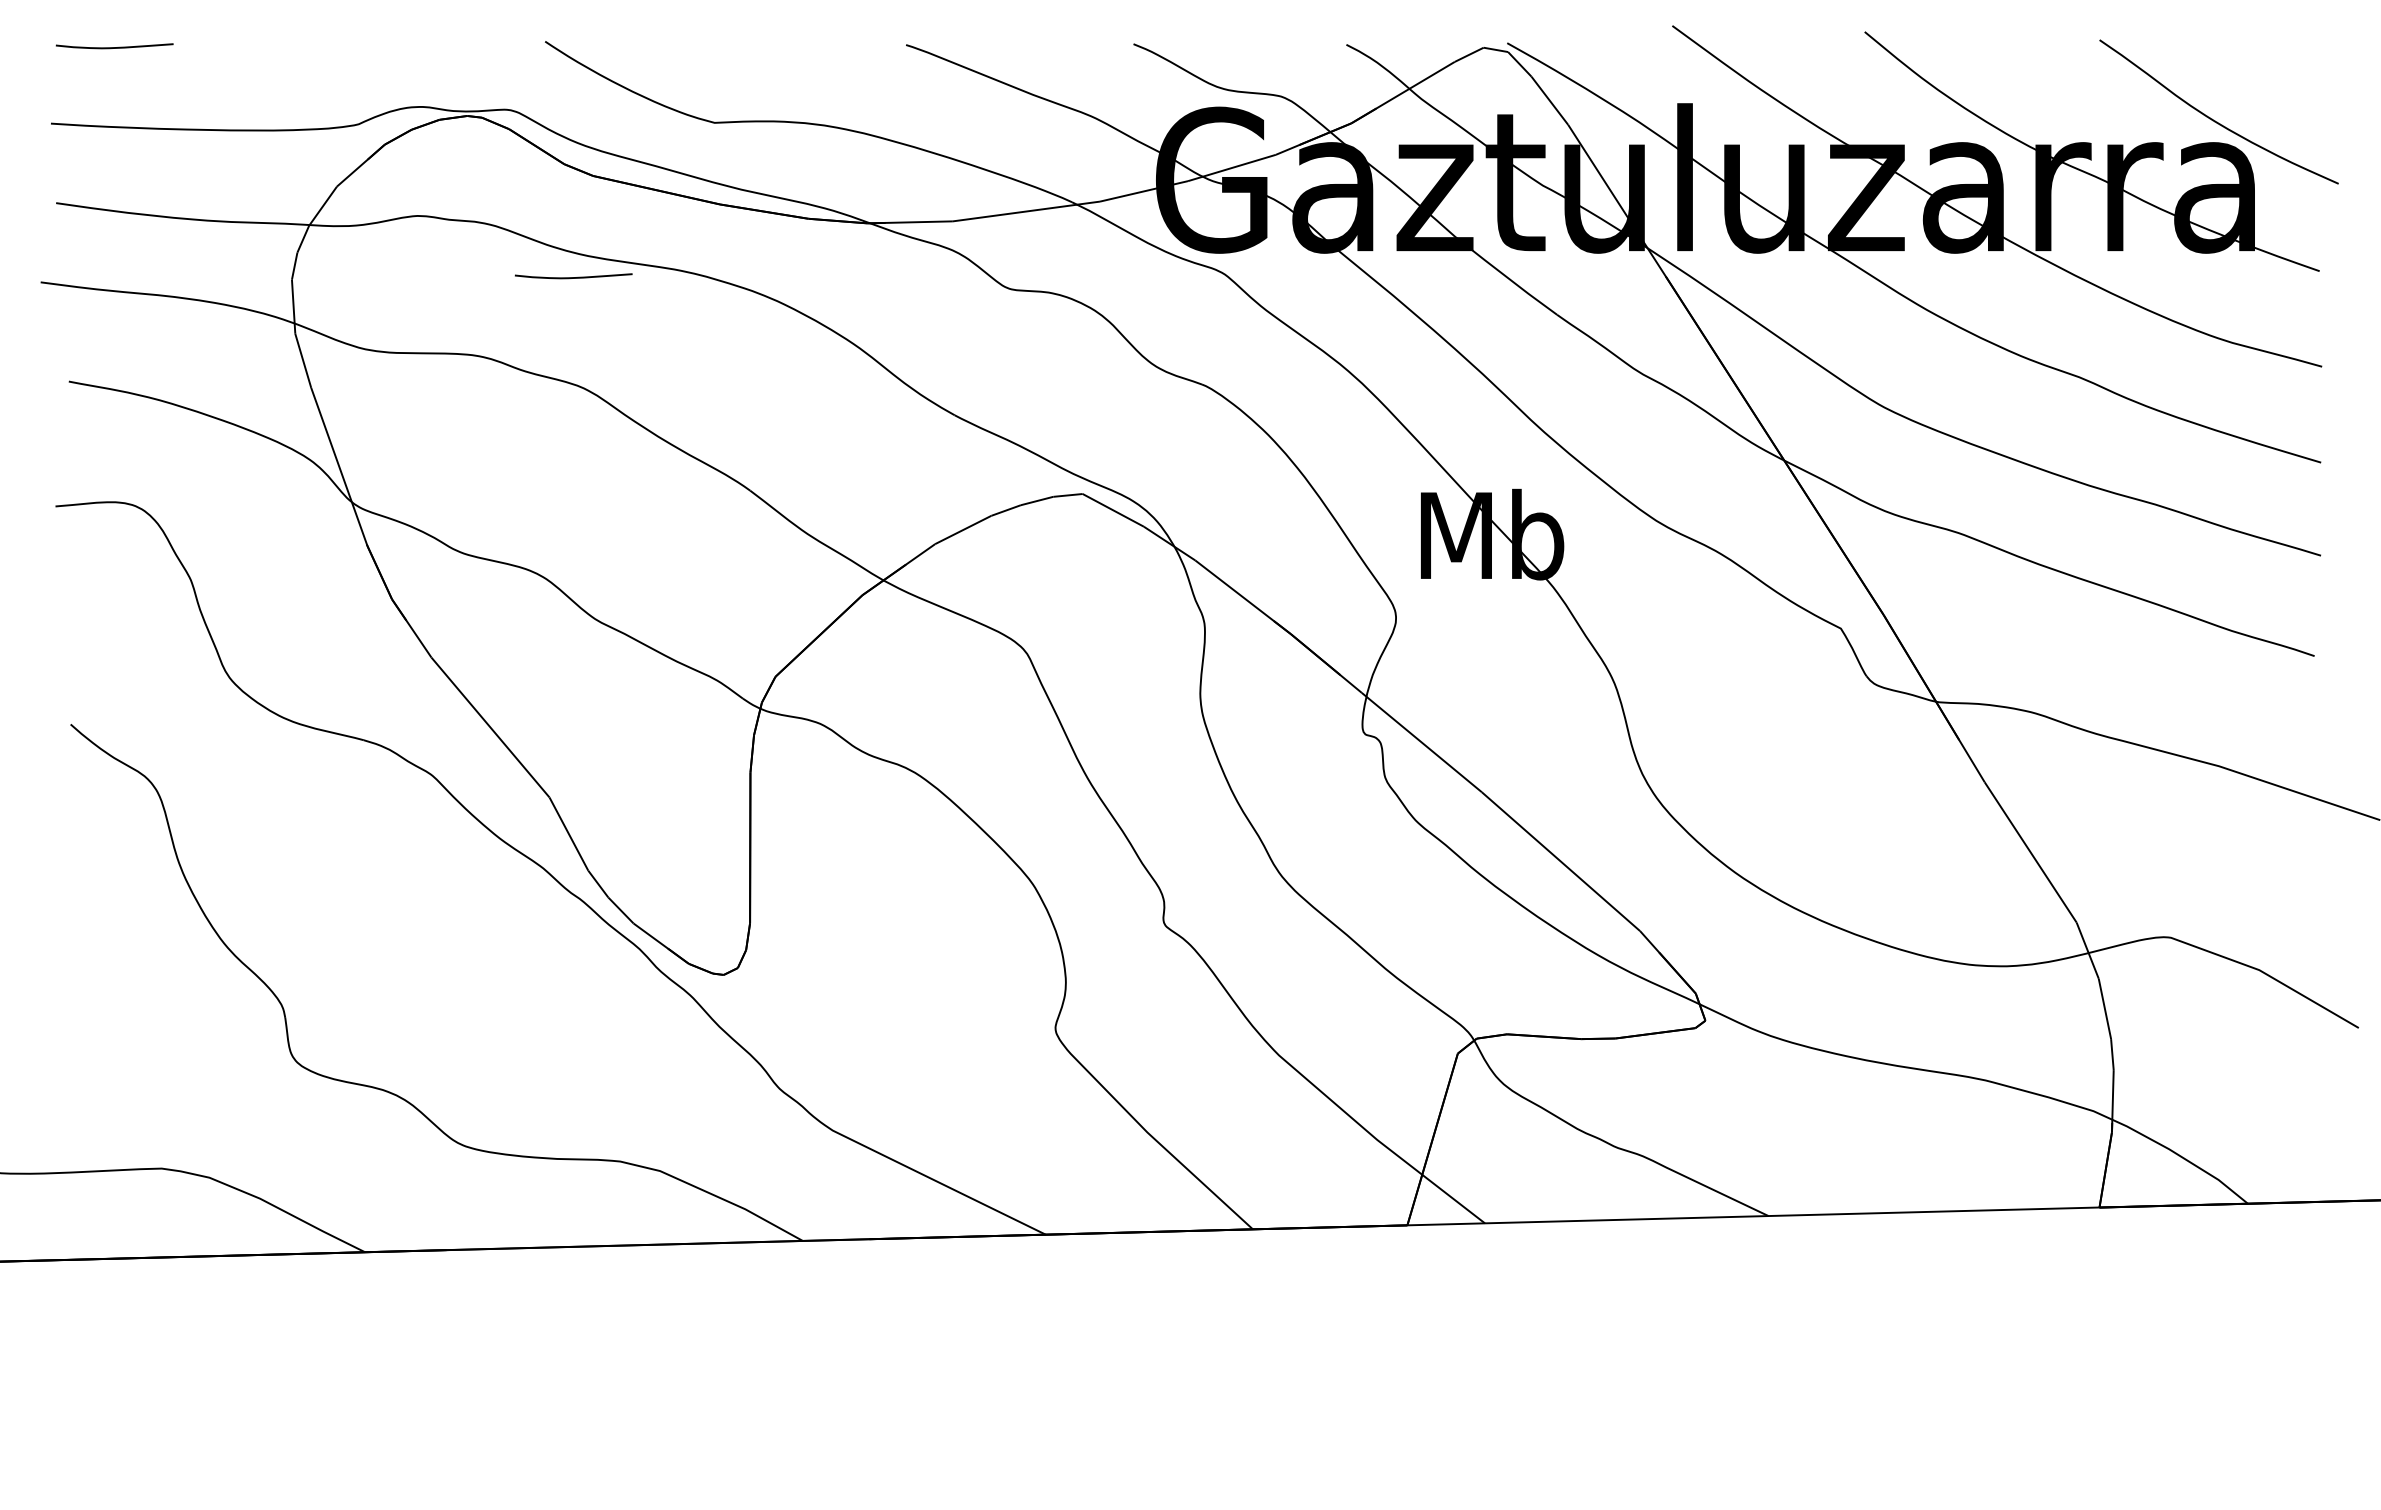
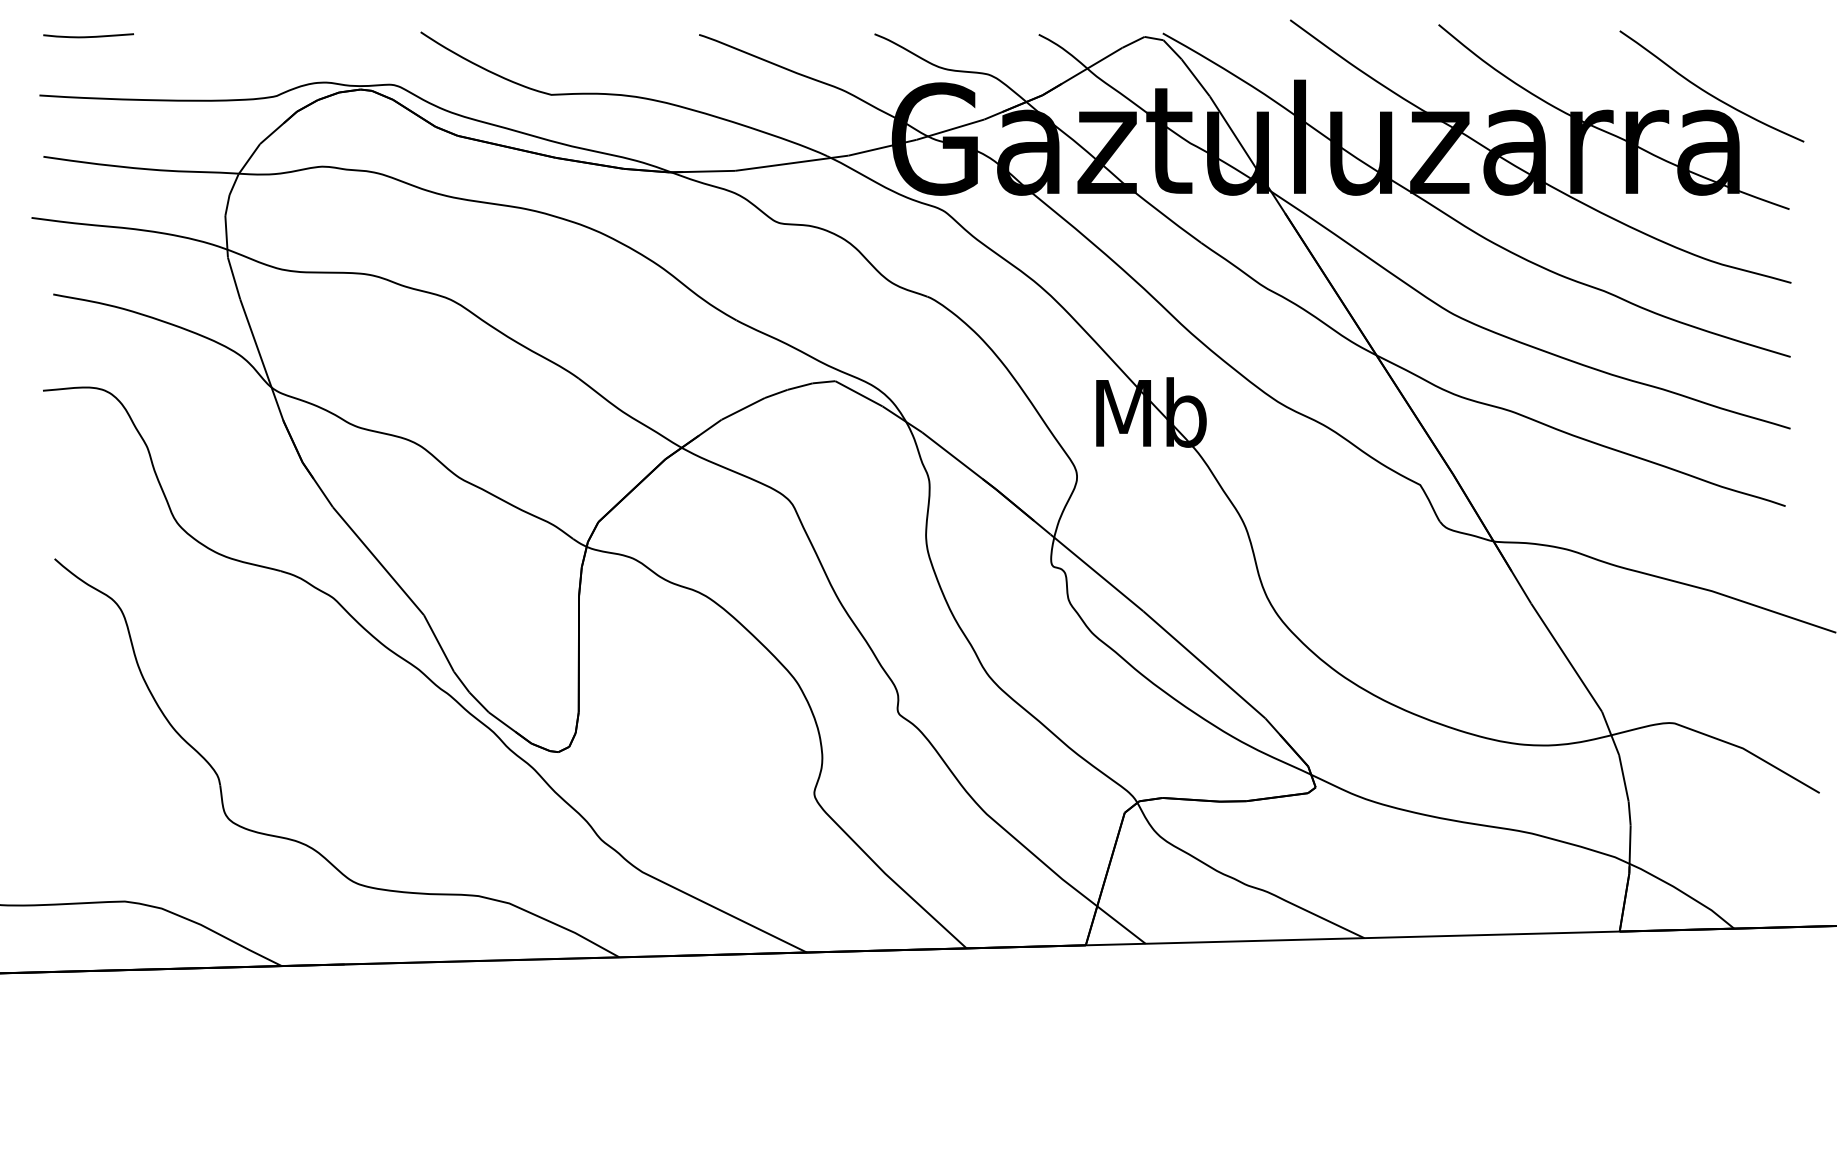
curve: (573, 277) -> (442, 214), removed

